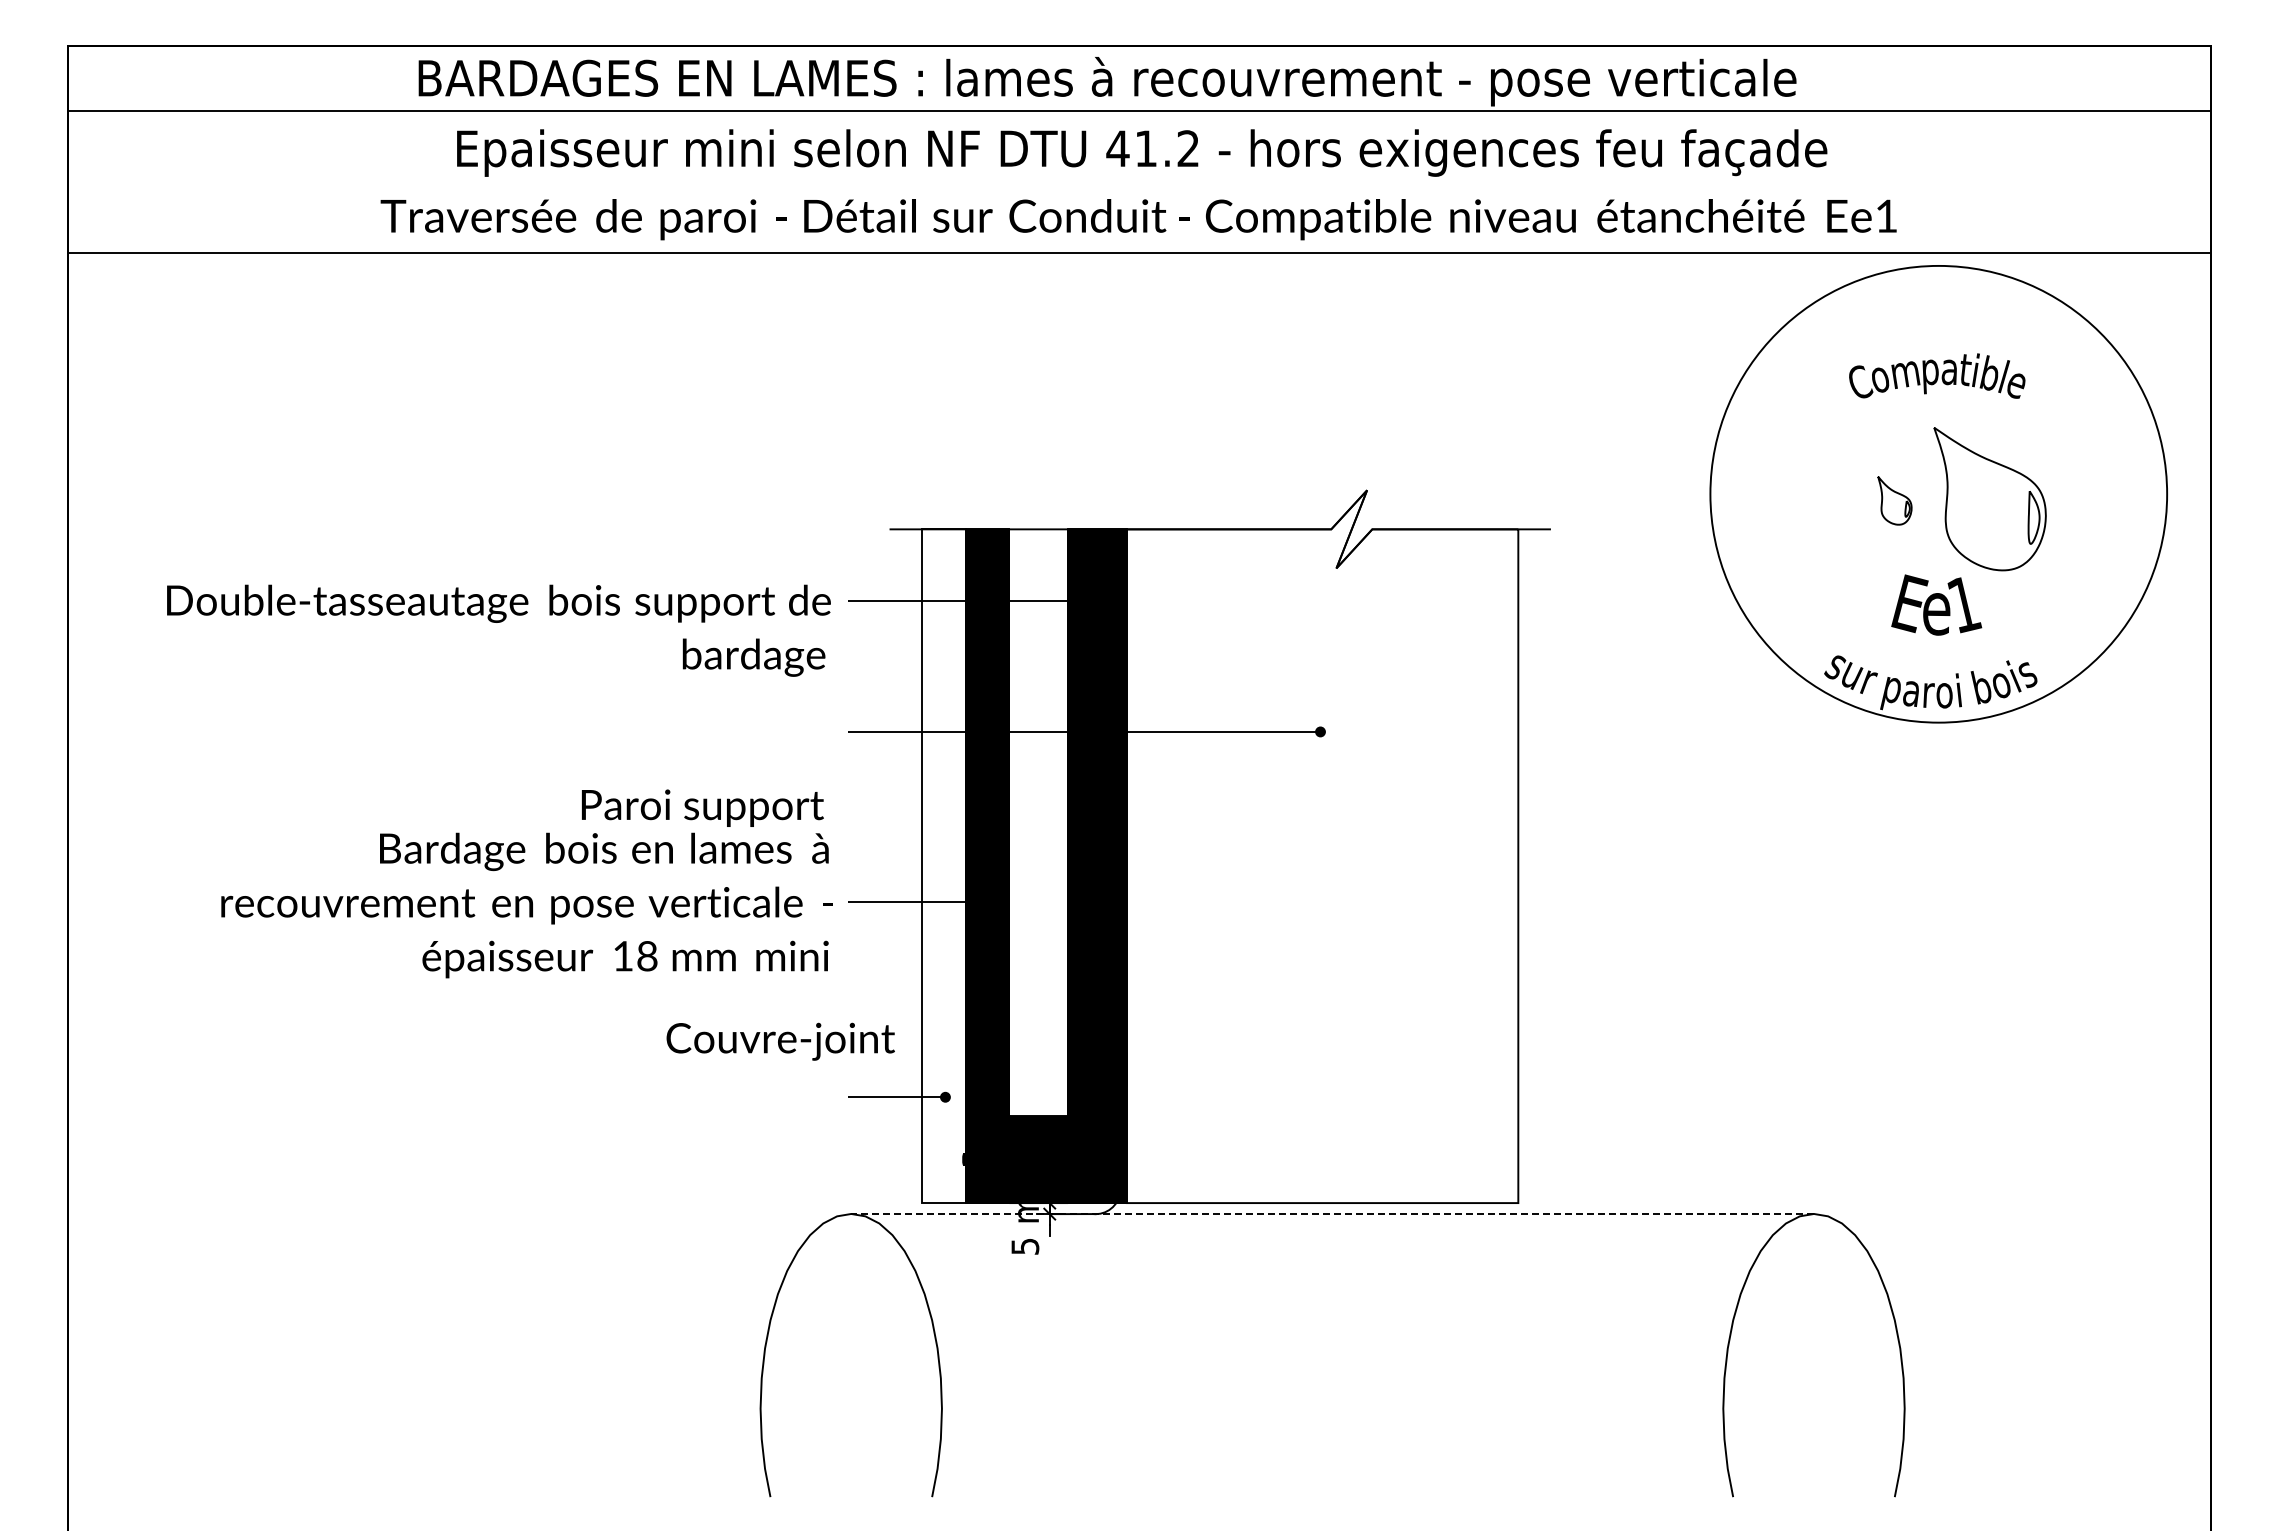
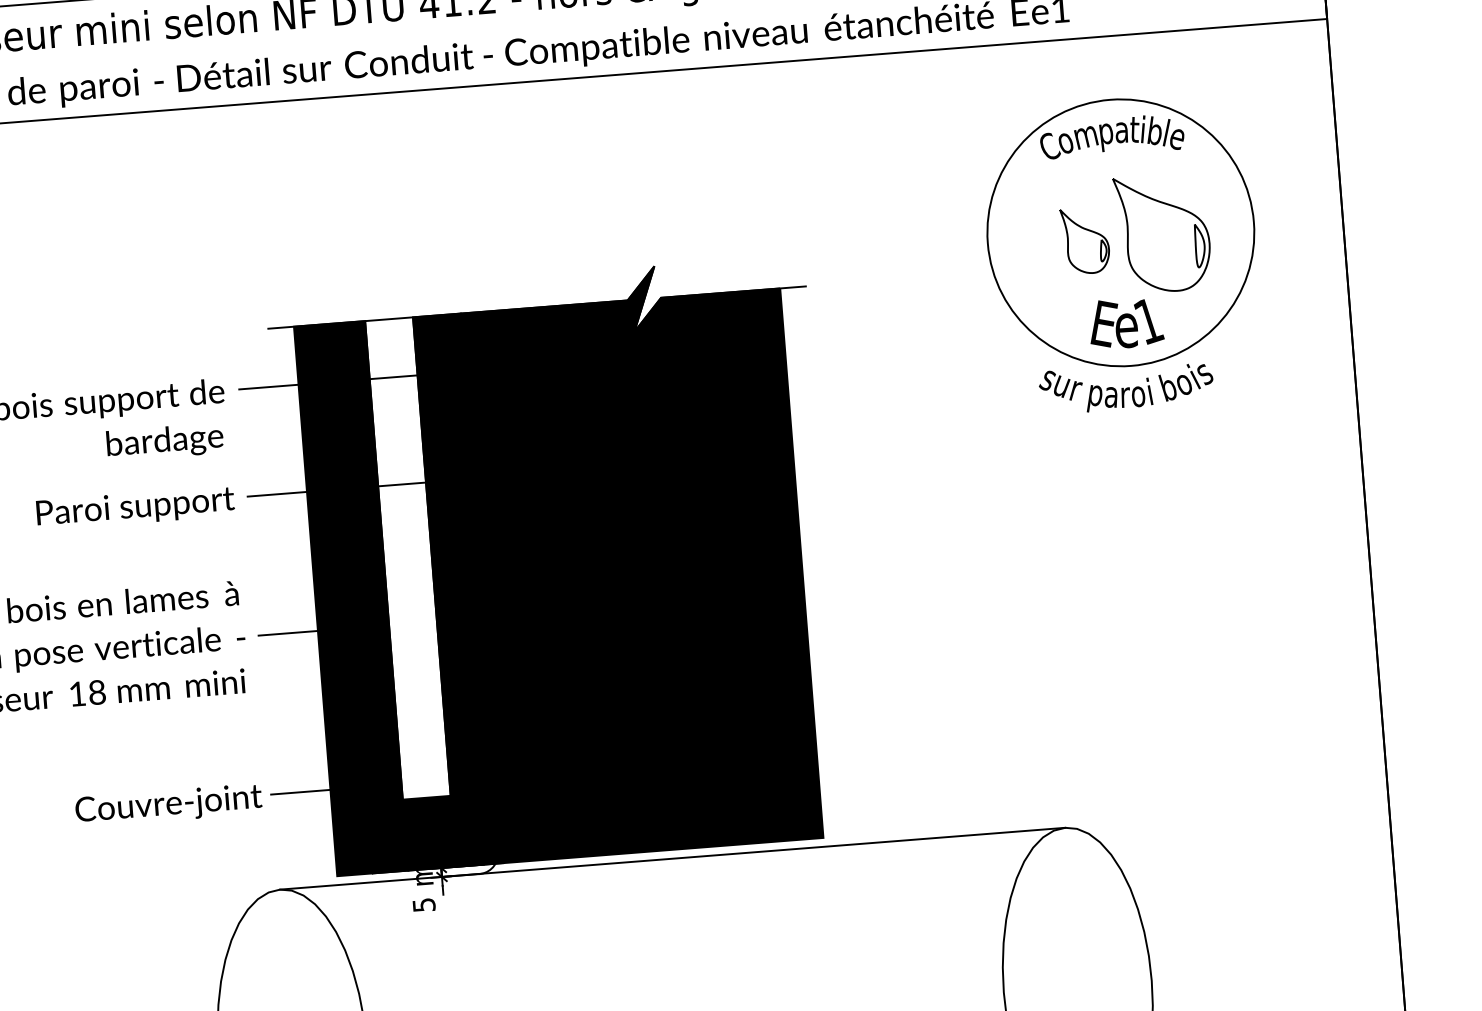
circle: (1938, 494) -> (1120, 233), size x0.71
part: (1894, 500) -> (1085, 240), size x1.67
text: (702, 807) -> (135, 507), moved
fill: (1322, 846) -> (640, 559), added
fill: (943, 866) -> (333, 600), added
text: (780, 1041) -> (168, 805), moved
line: (1332, 1213) -> (672, 858), dashed -> solid

